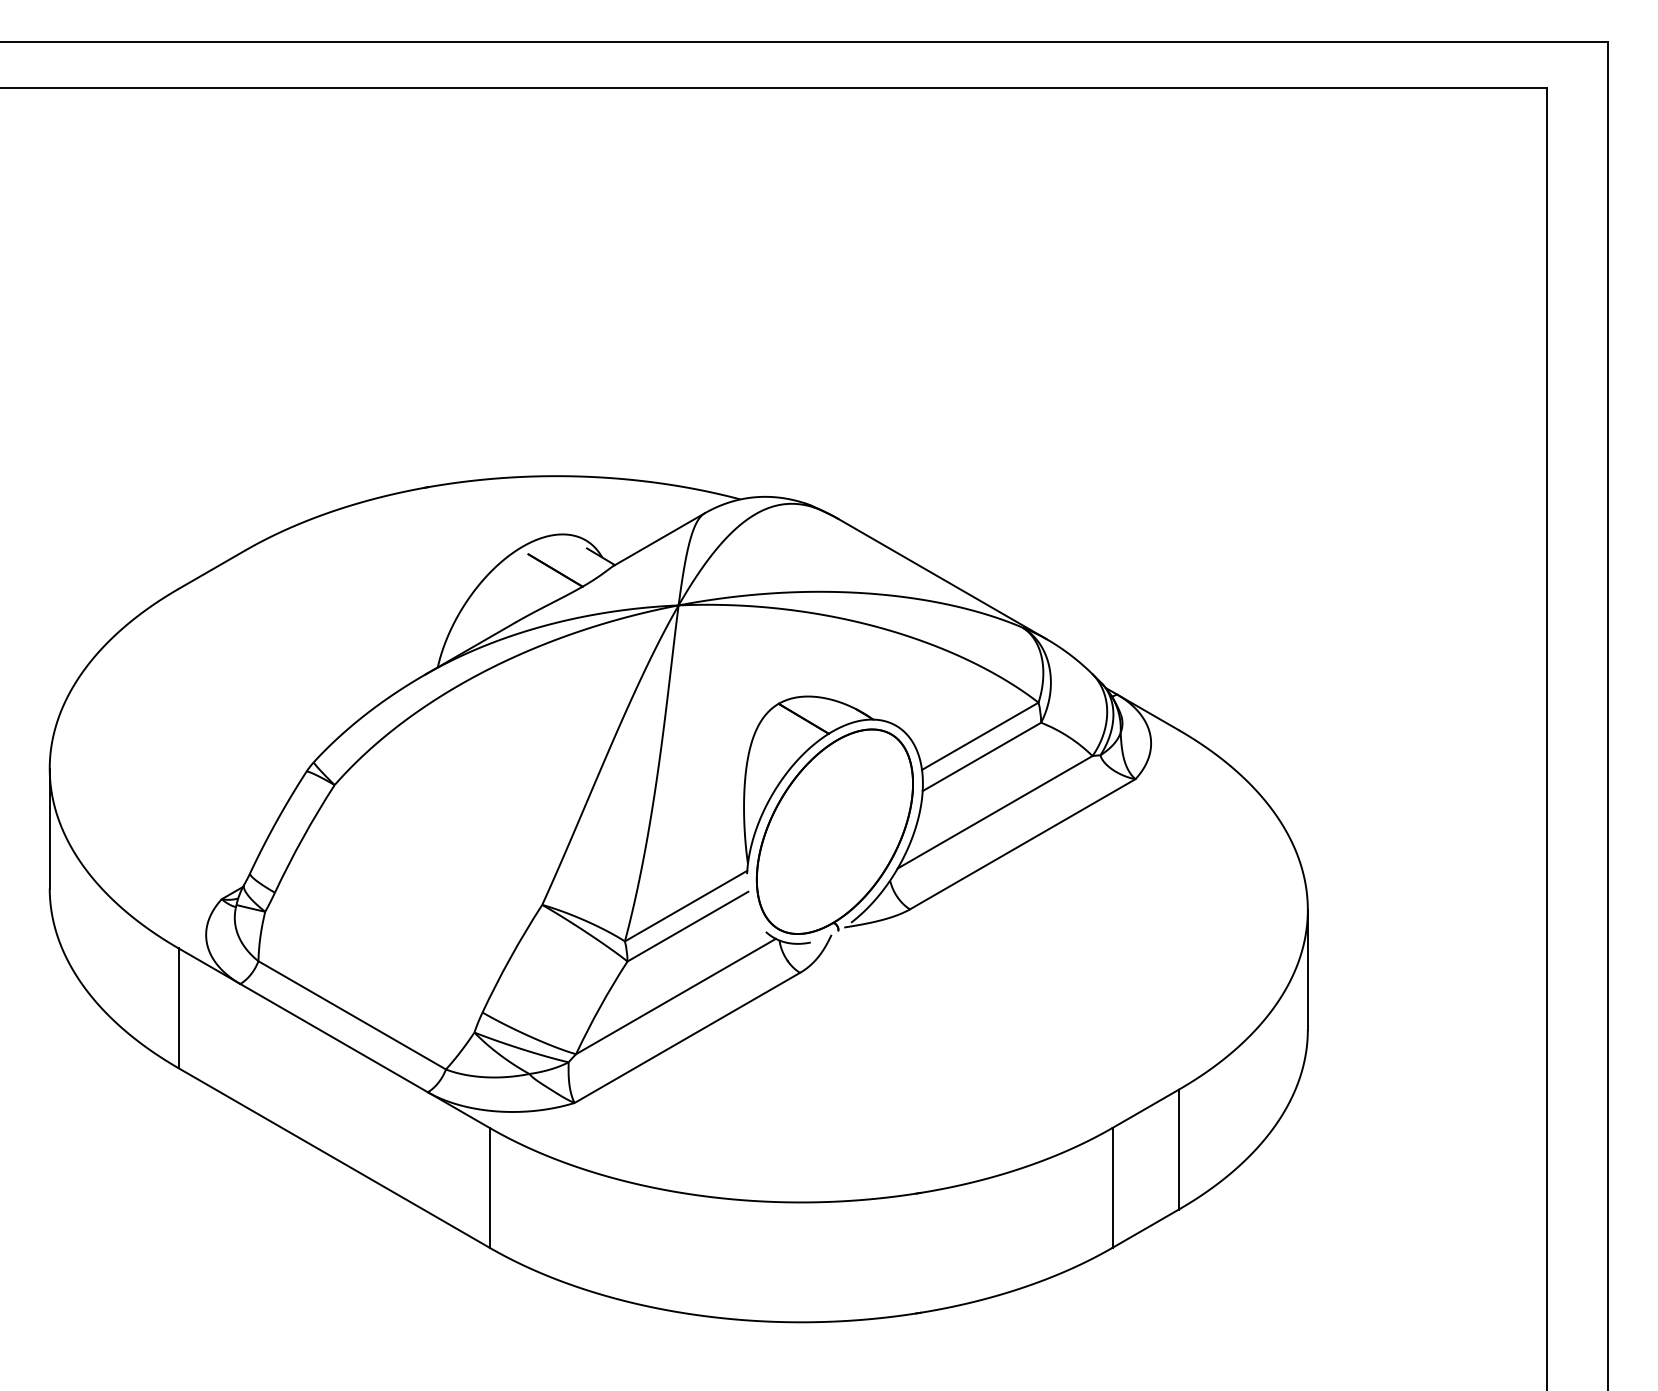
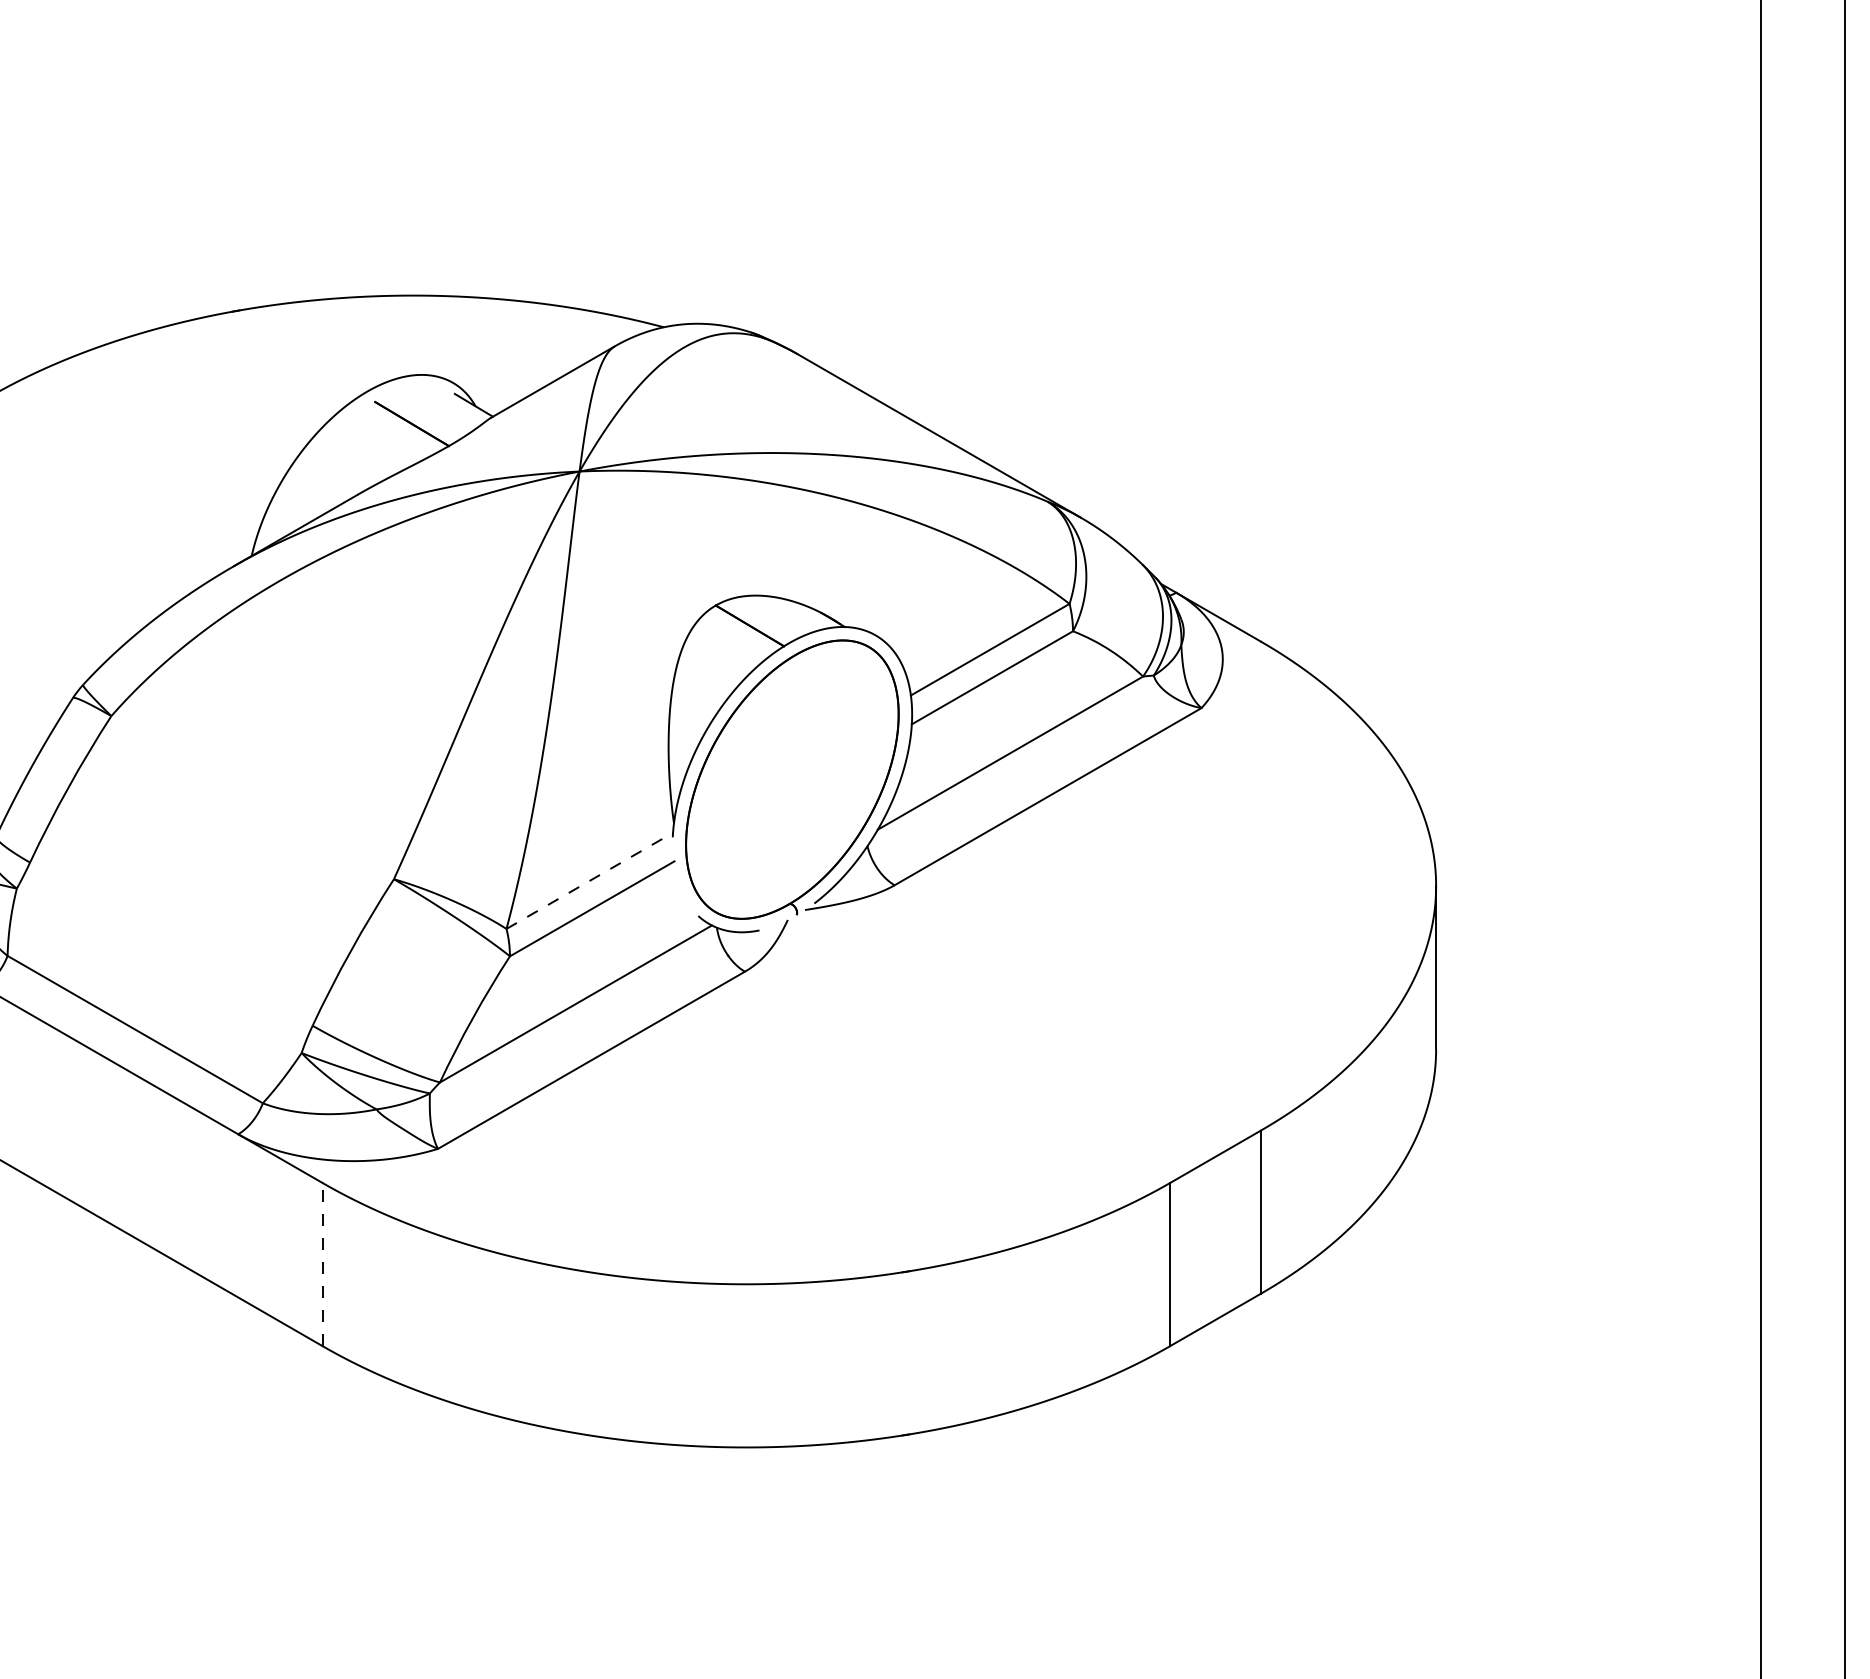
line: (686, 906) -> (590, 881), solid -> dashed
line: (489, 1187) -> (322, 1263), solid -> dashed

